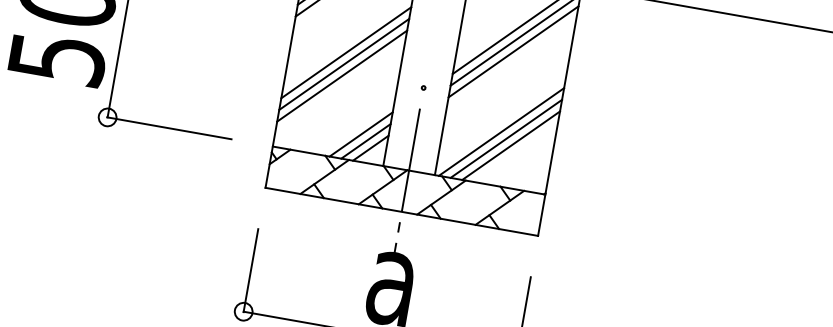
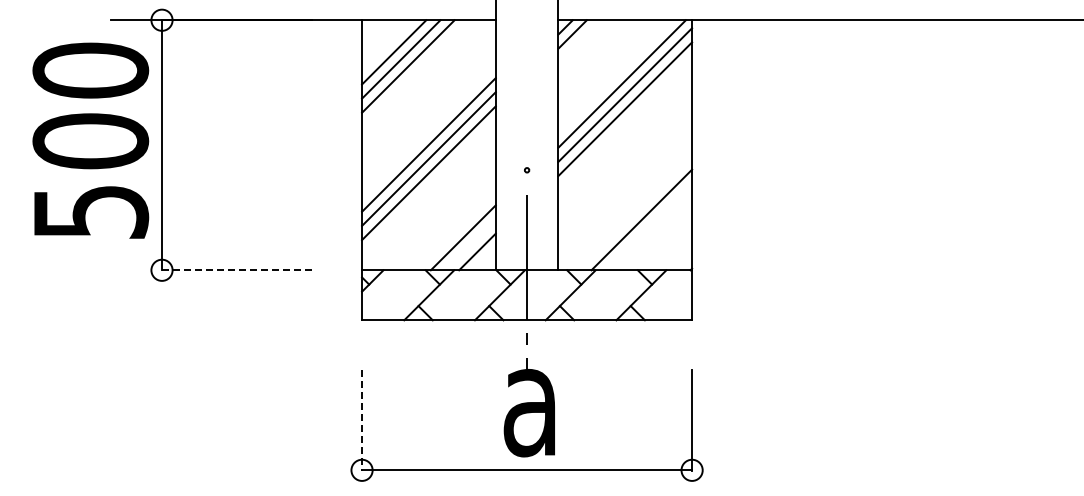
line: (169, 128) -> (236, 270), solid -> dashed
line: (501, 131) -> (627, 205), removed
line: (506, 138) -> (634, 212), removed
line: (366, 141) -> (470, 244), removed
line: (251, 271) -> (362, 421), solid -> dashed

